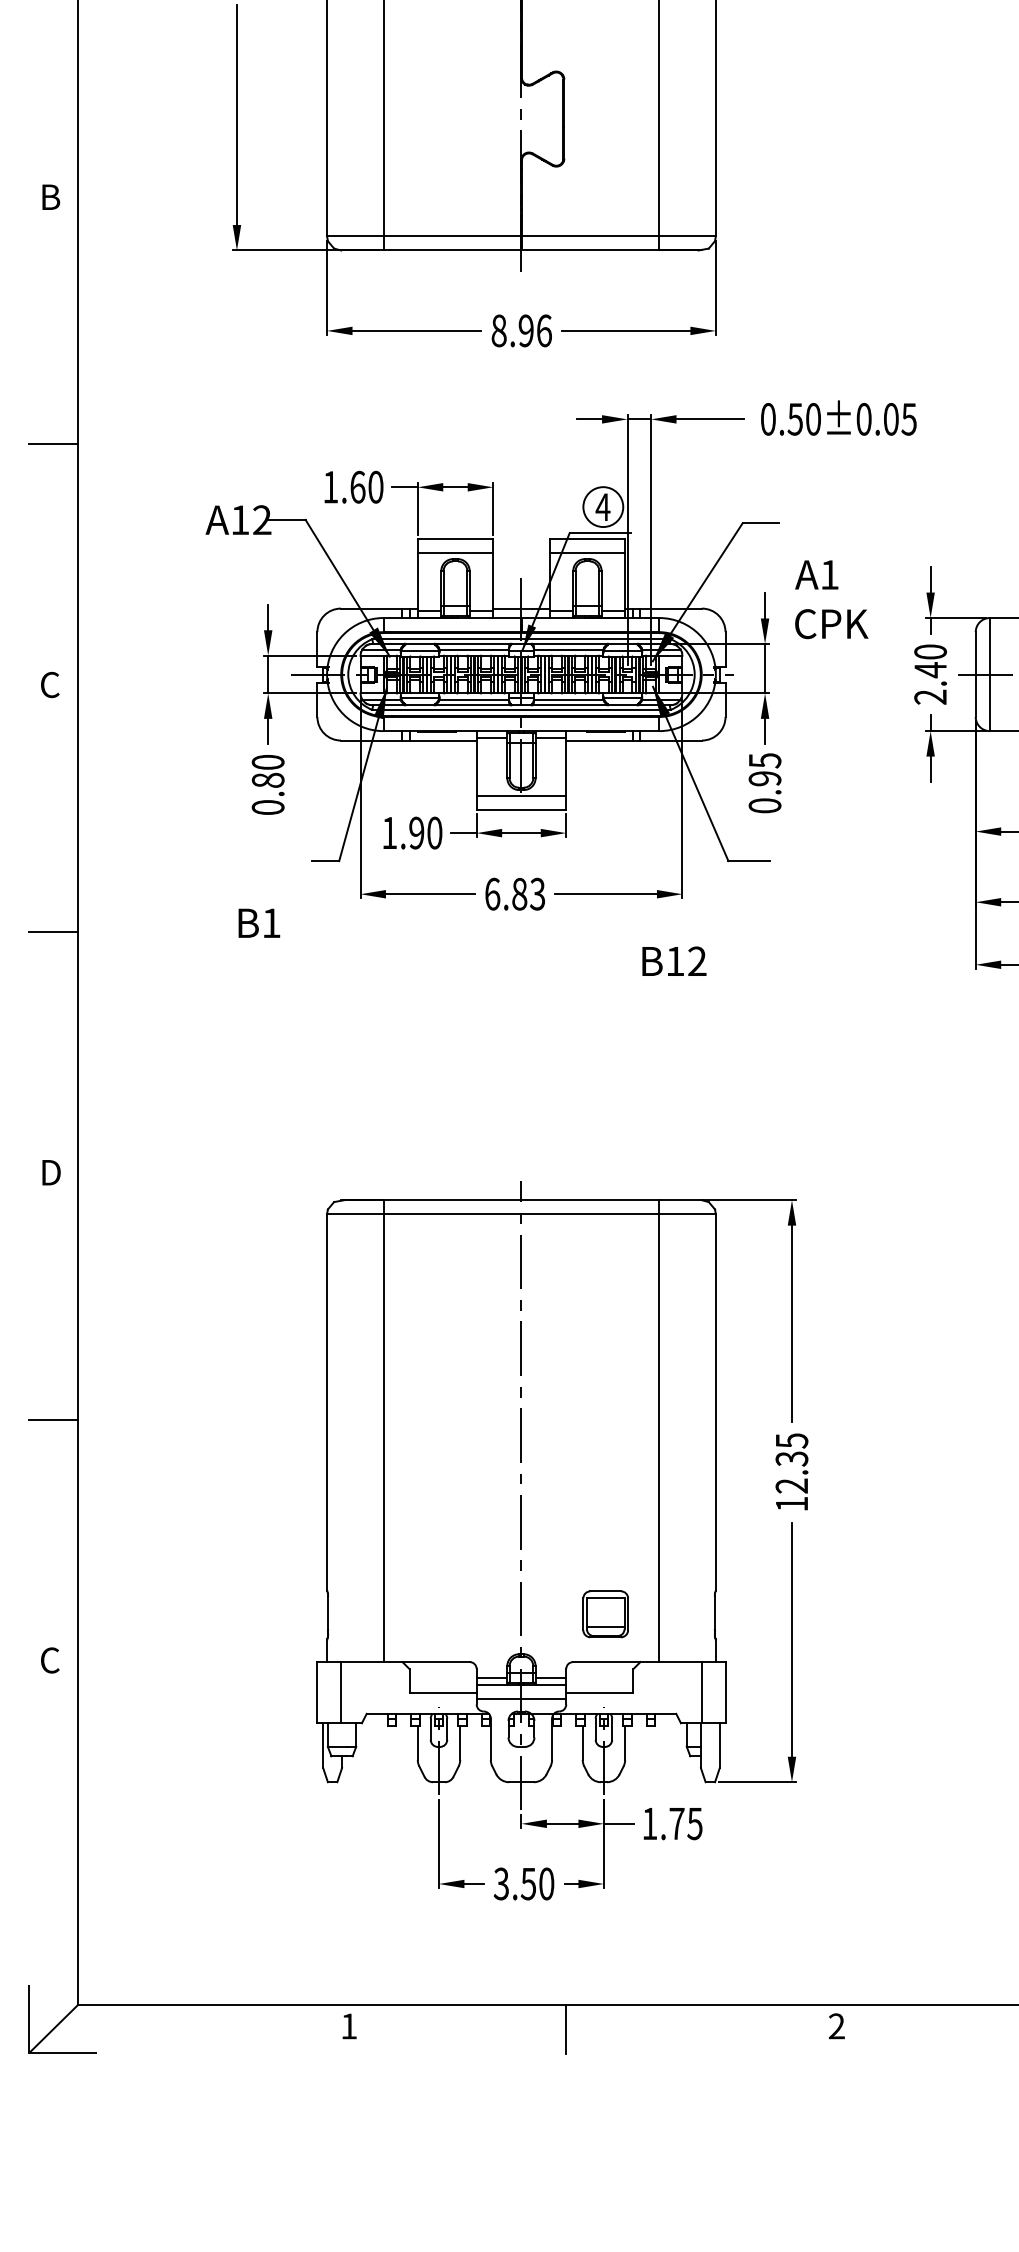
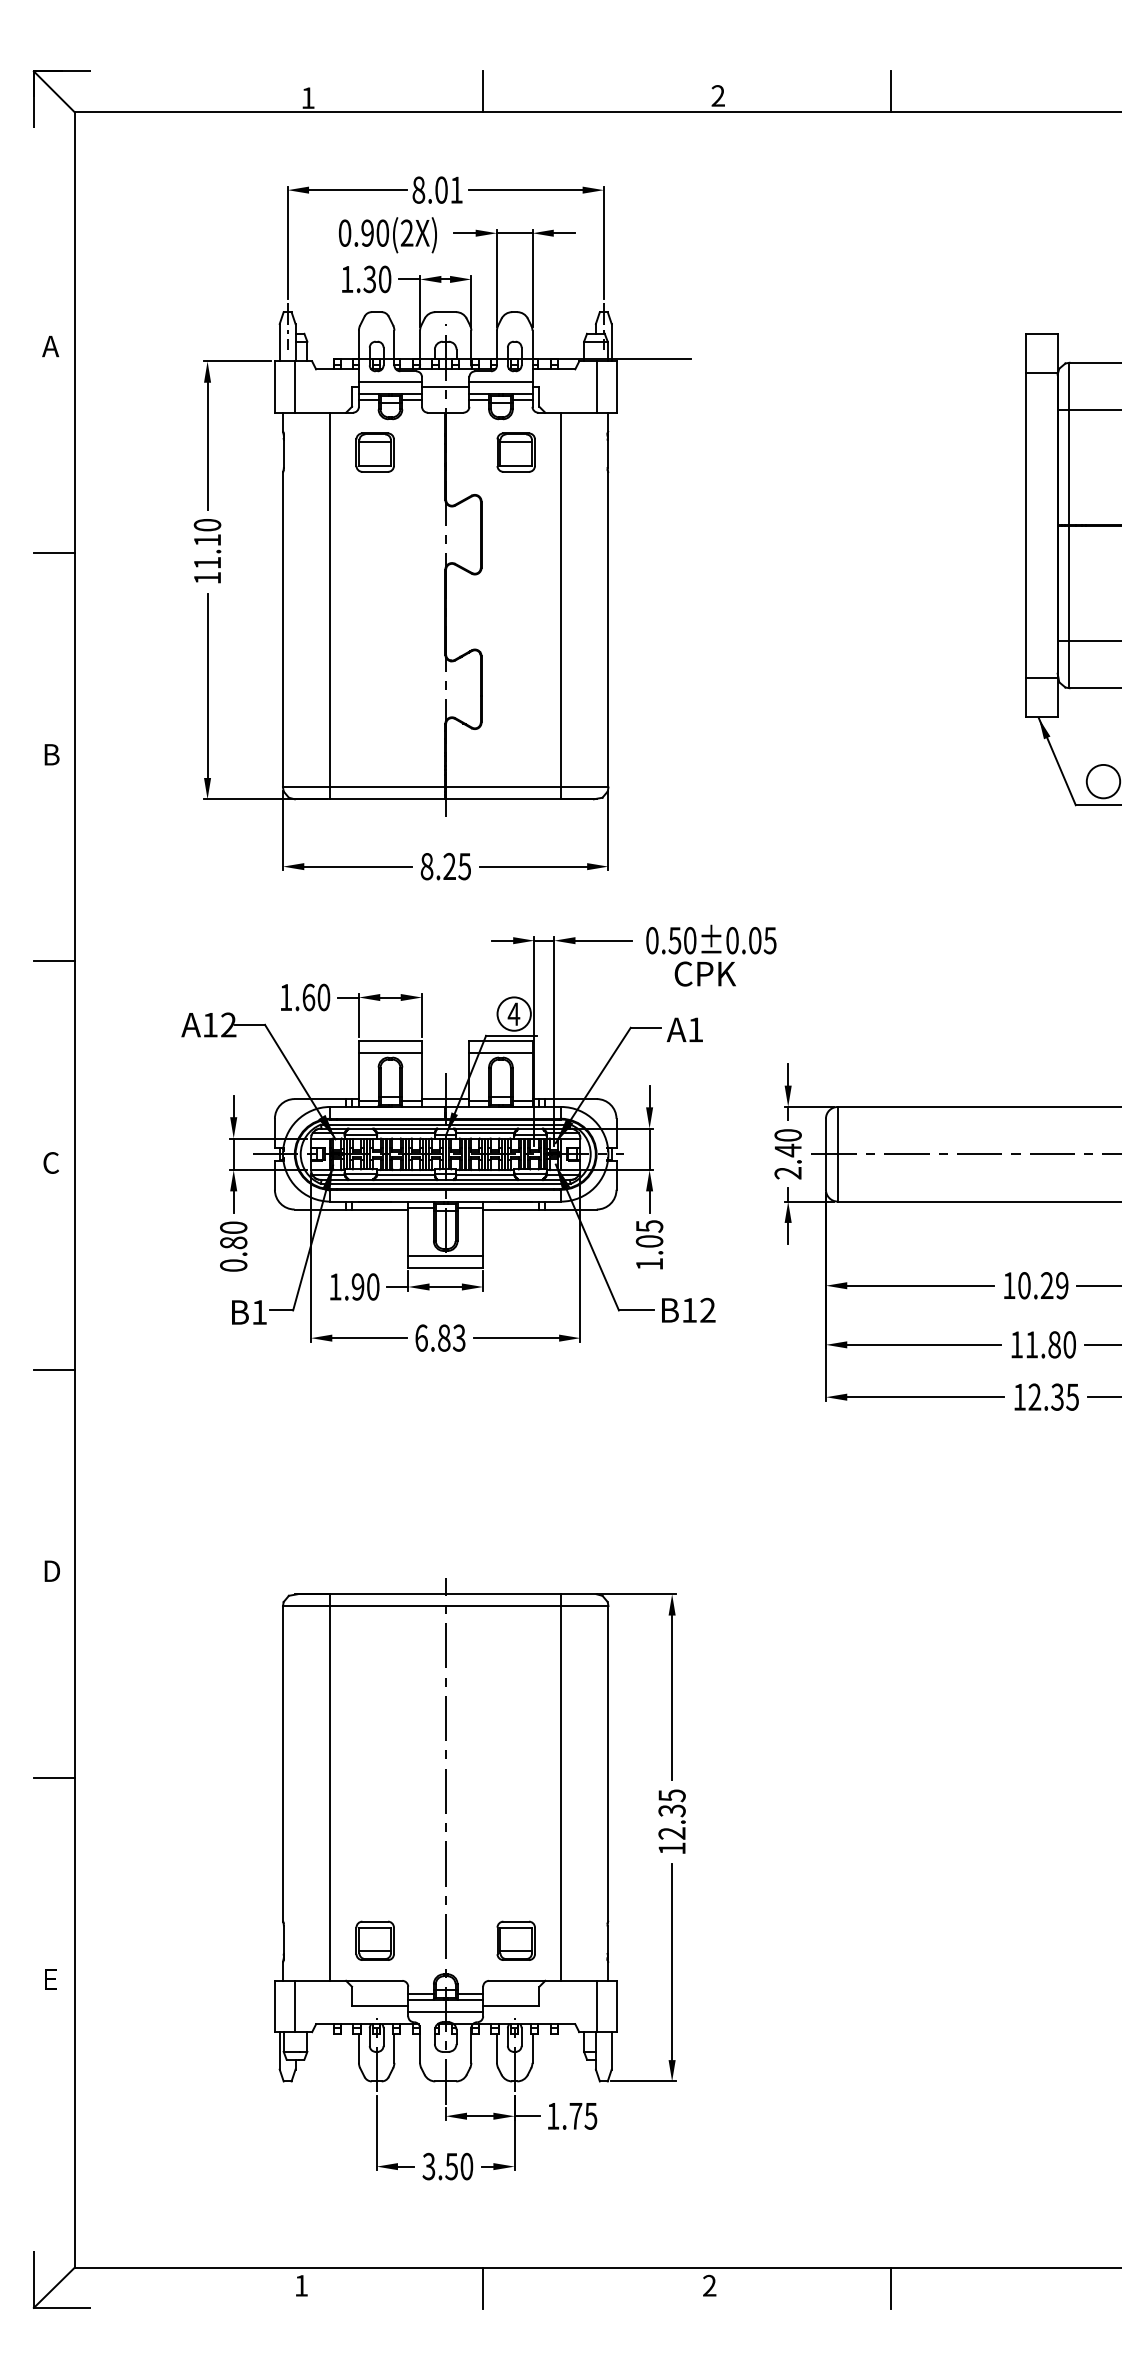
text: (535, 330) -> (457, 866), 8.96 -> 8.25
text: (816, 574) -> (684, 1029), moved
text: (830, 623) -> (704, 973), moved
text: (764, 791) -> (649, 1252), 0.95 -> 1.05
text: (259, 923) -> (249, 1312), moved
text: (674, 960) -> (688, 1309), moved
part: (436, 1613) -> (374, 1940), added
text: (50, 1660) -> (51, 1979), C -> E

